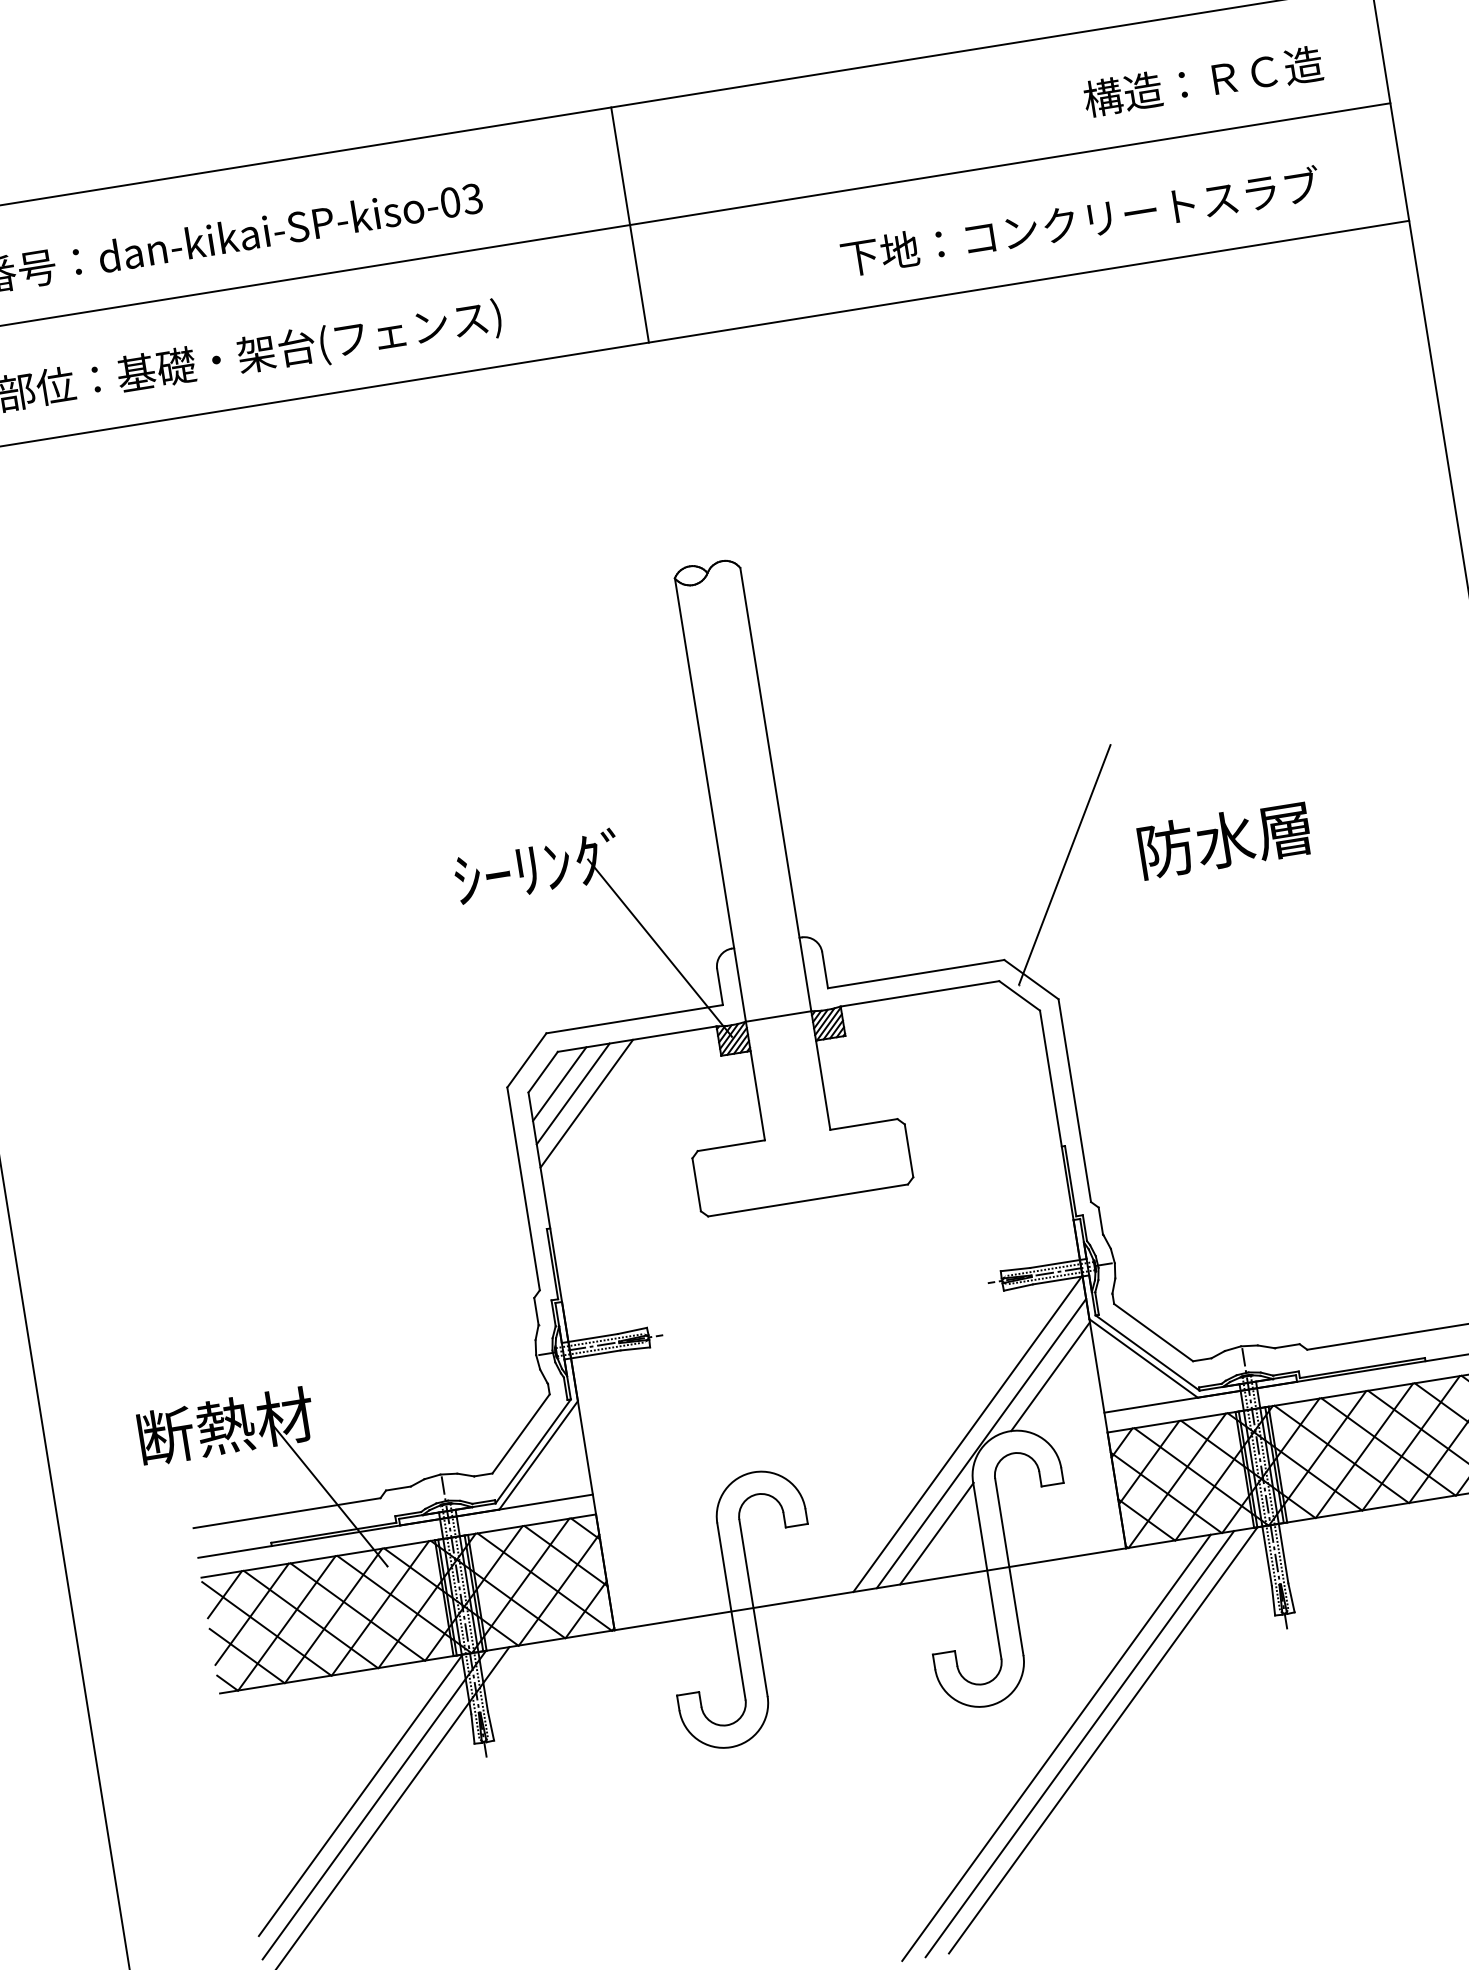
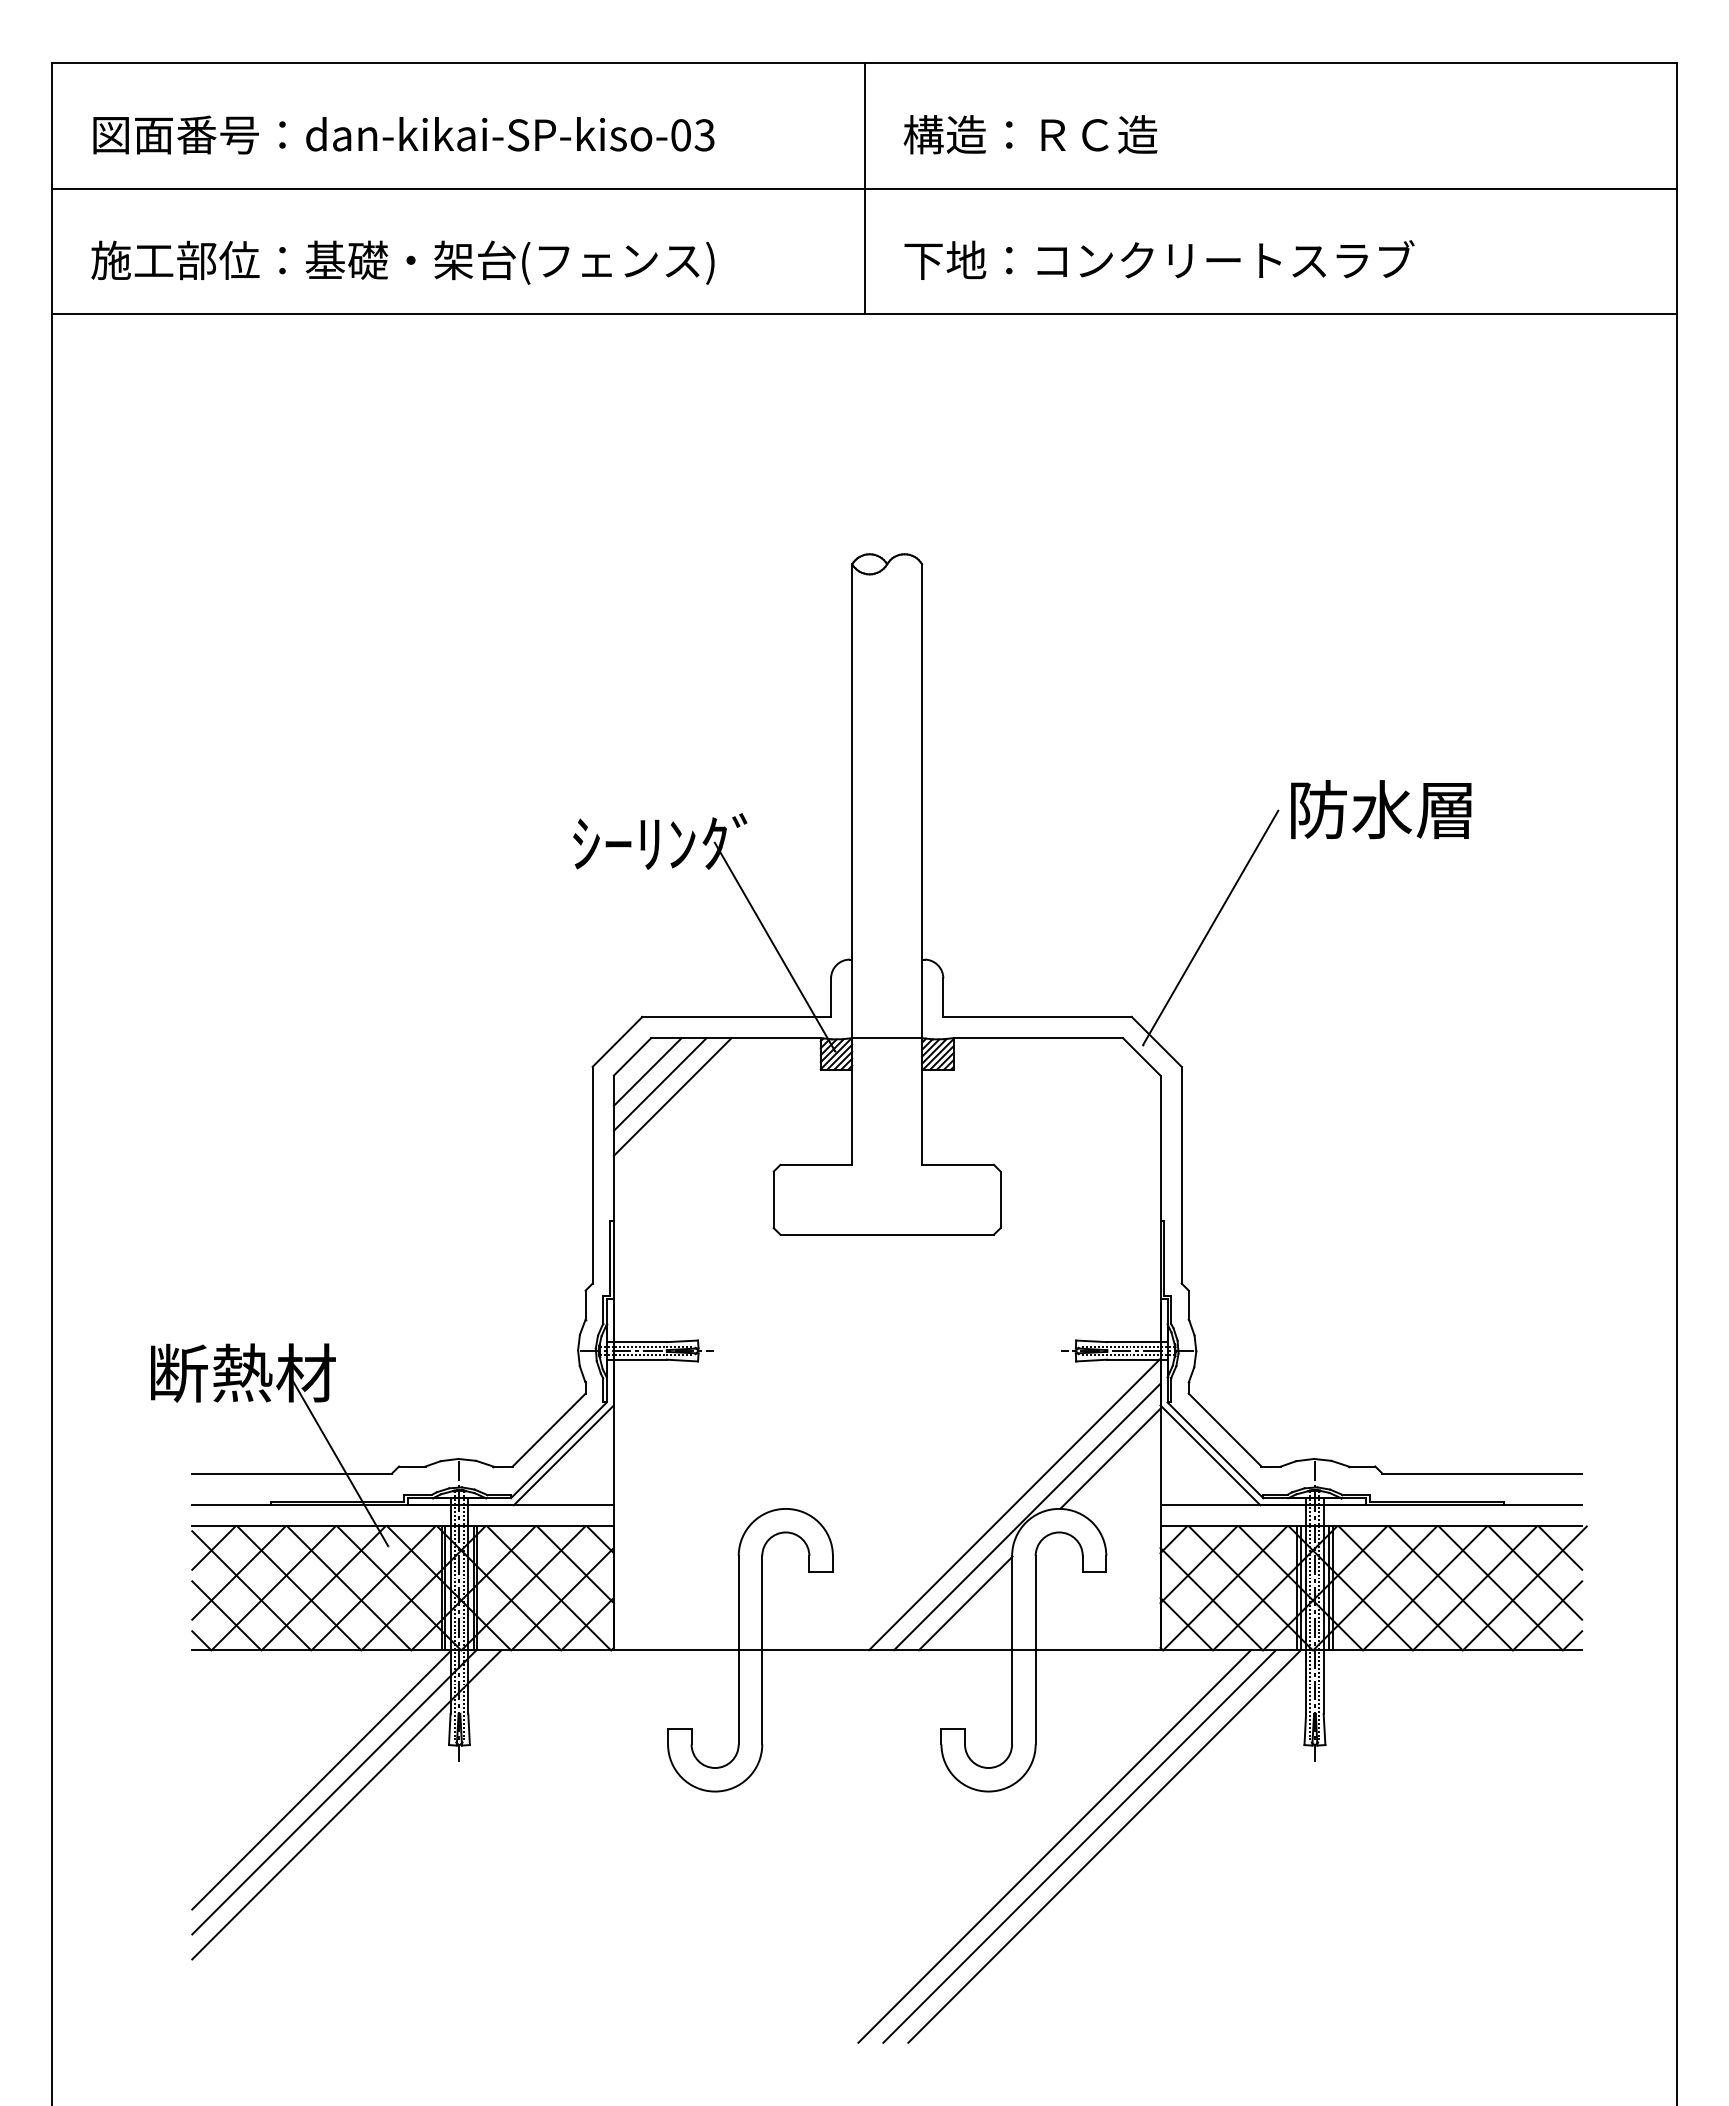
text: (1203, 81) -> (1030, 134), moved
text: (1080, 220) -> (1159, 259), moved
text: (1224, 839) -> (1381, 809), moved

